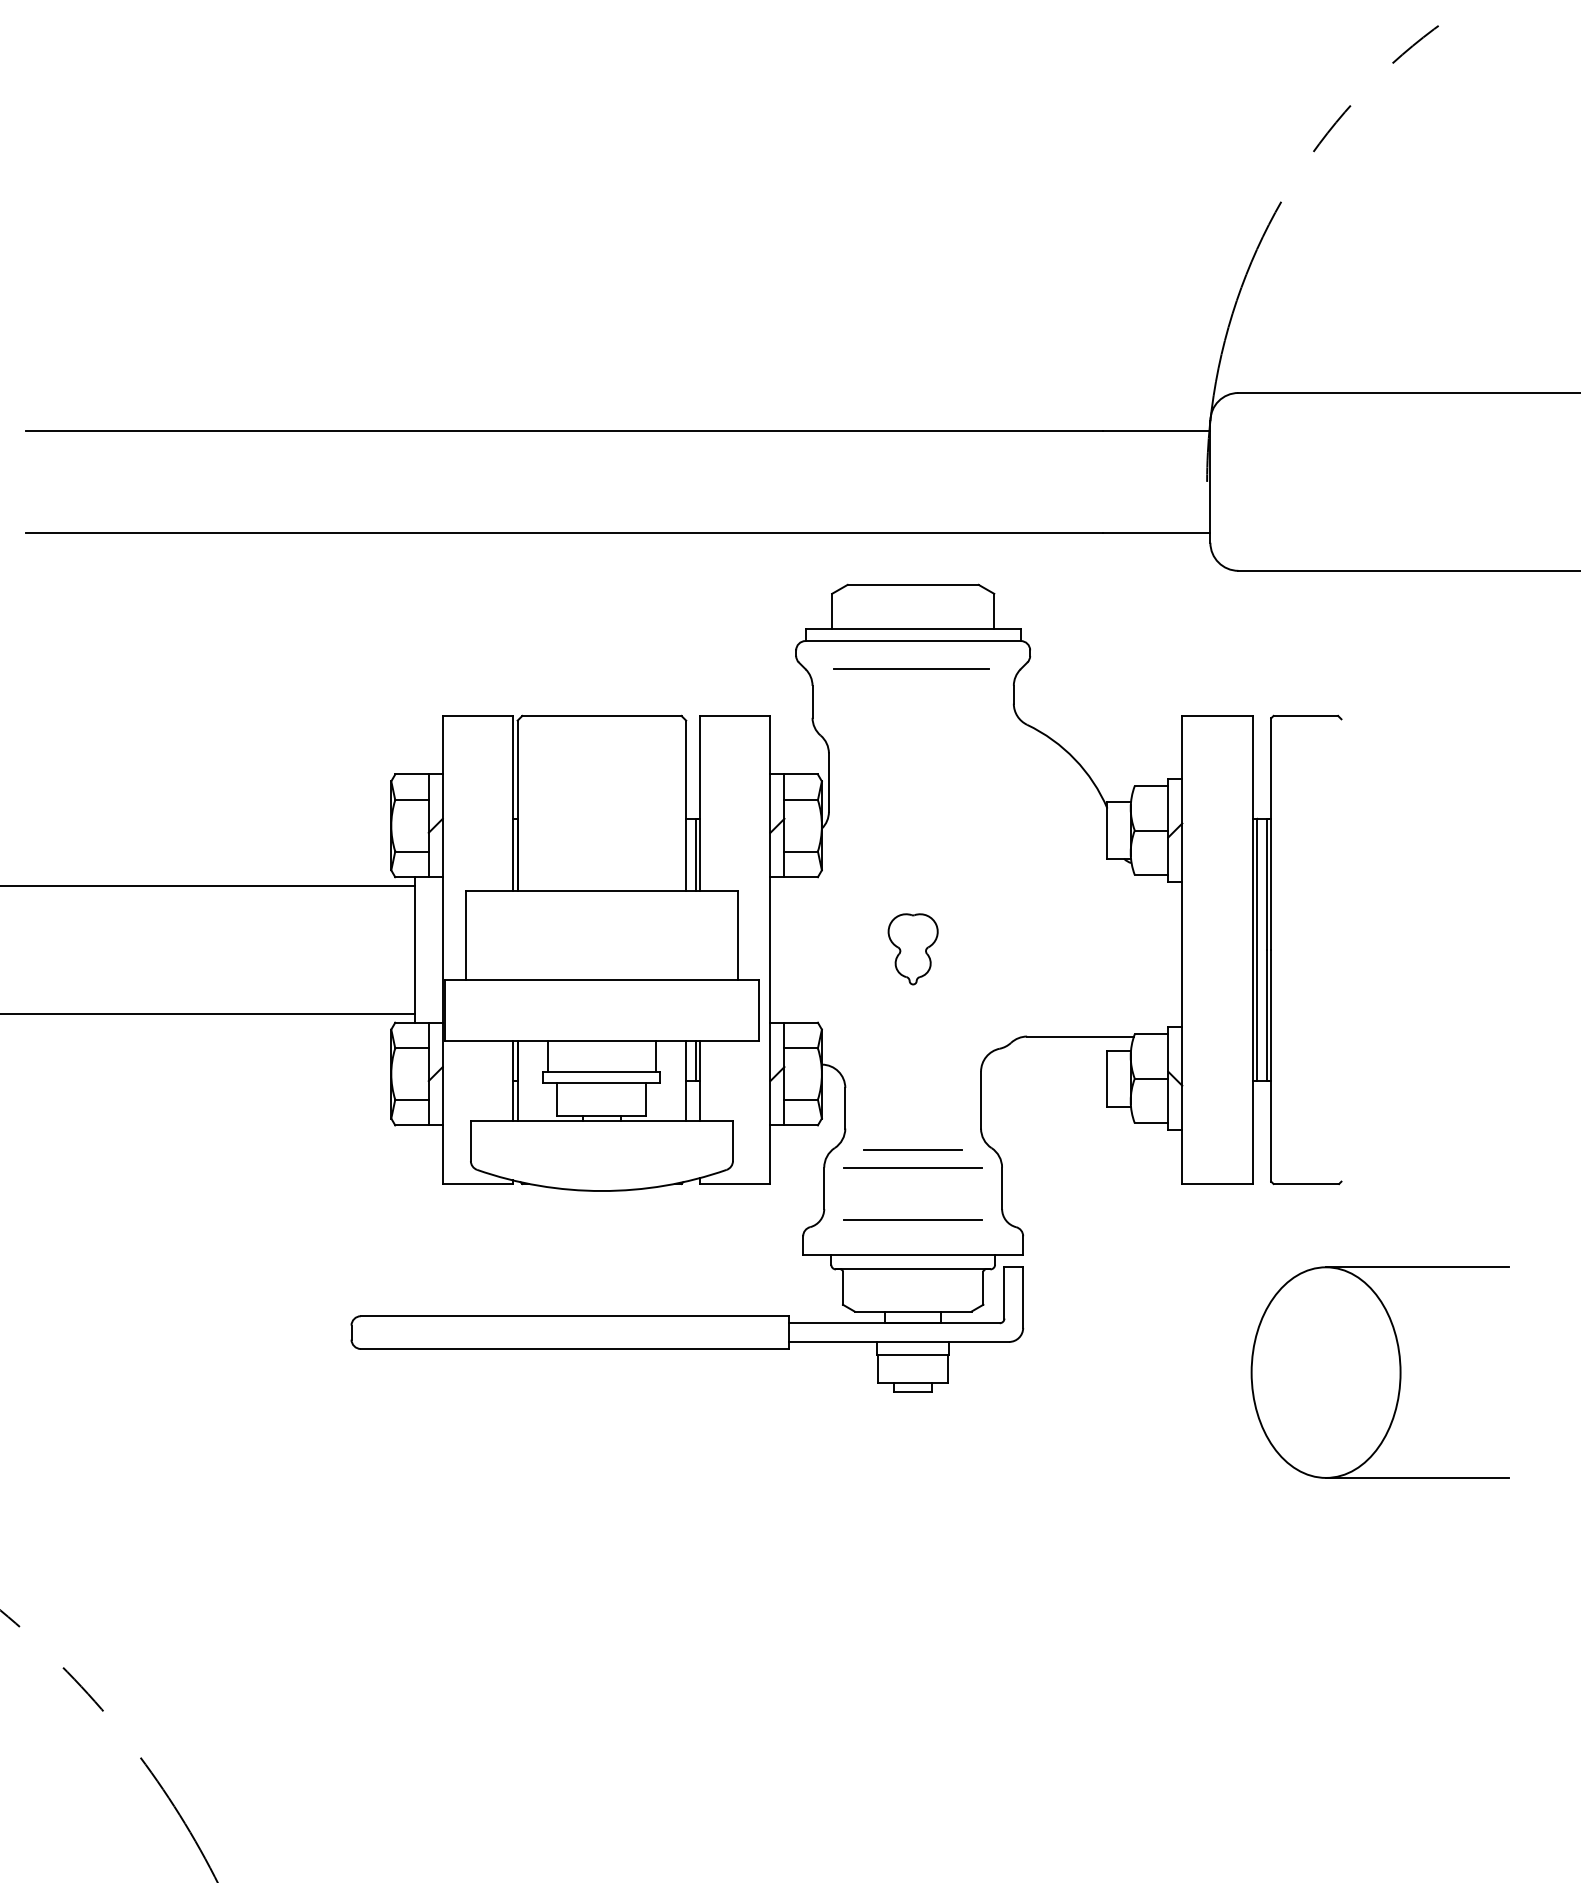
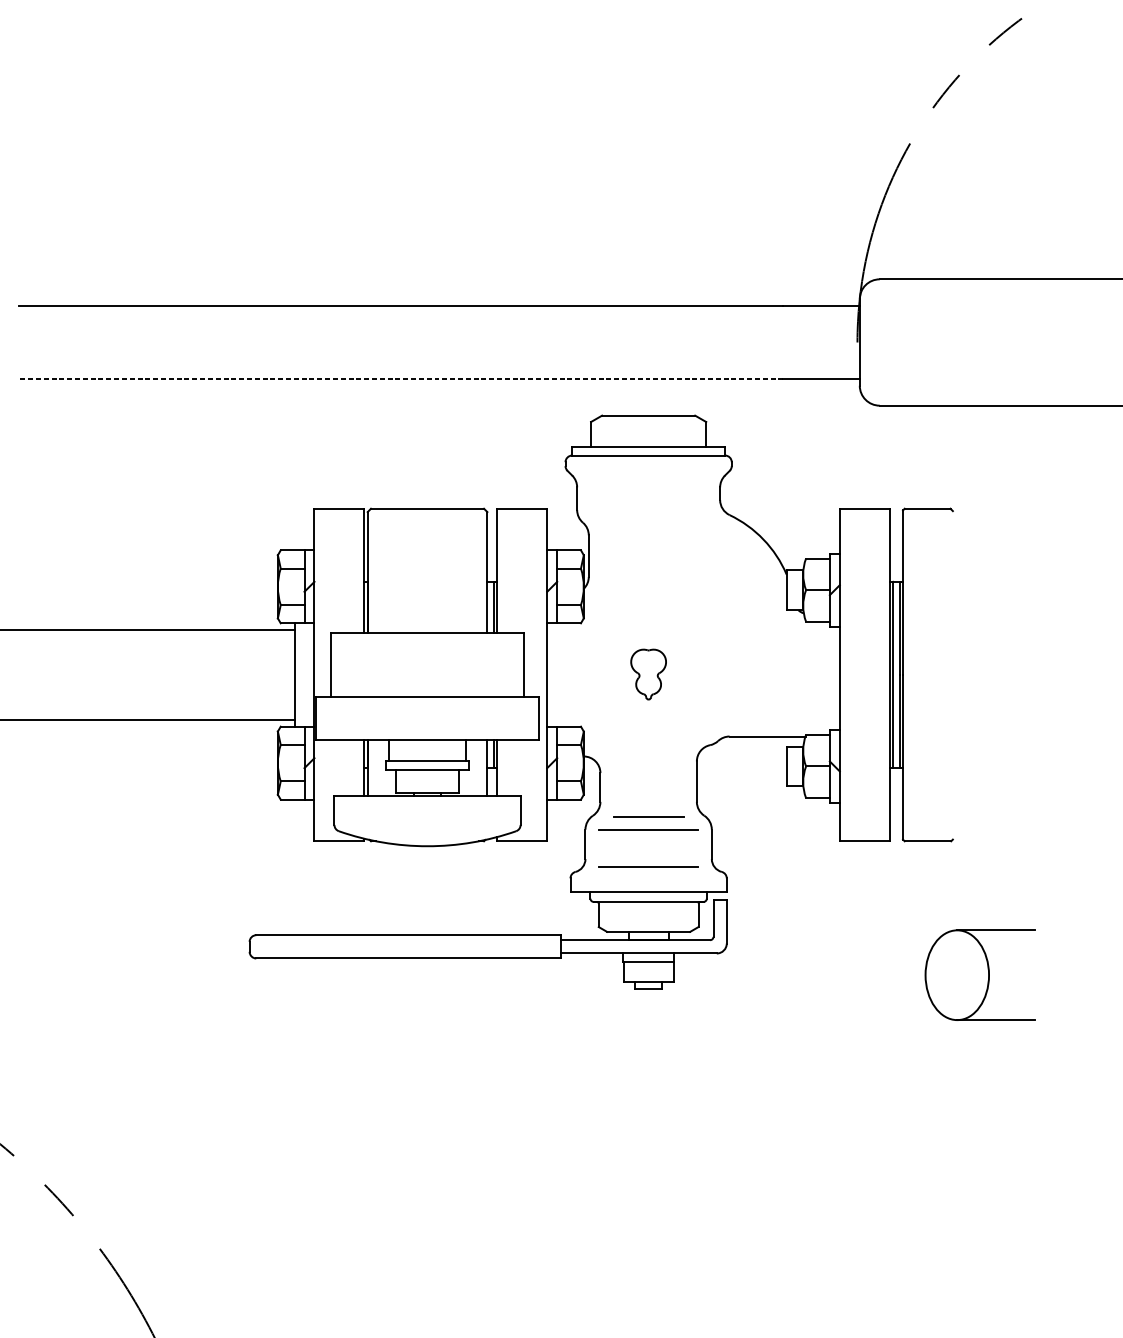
line: (563, 532) -> (400, 378), solid -> dashed
line: (911, 669) -> (647, 475), removed
part: (1379, 1372) -> (979, 975), size x0.6

